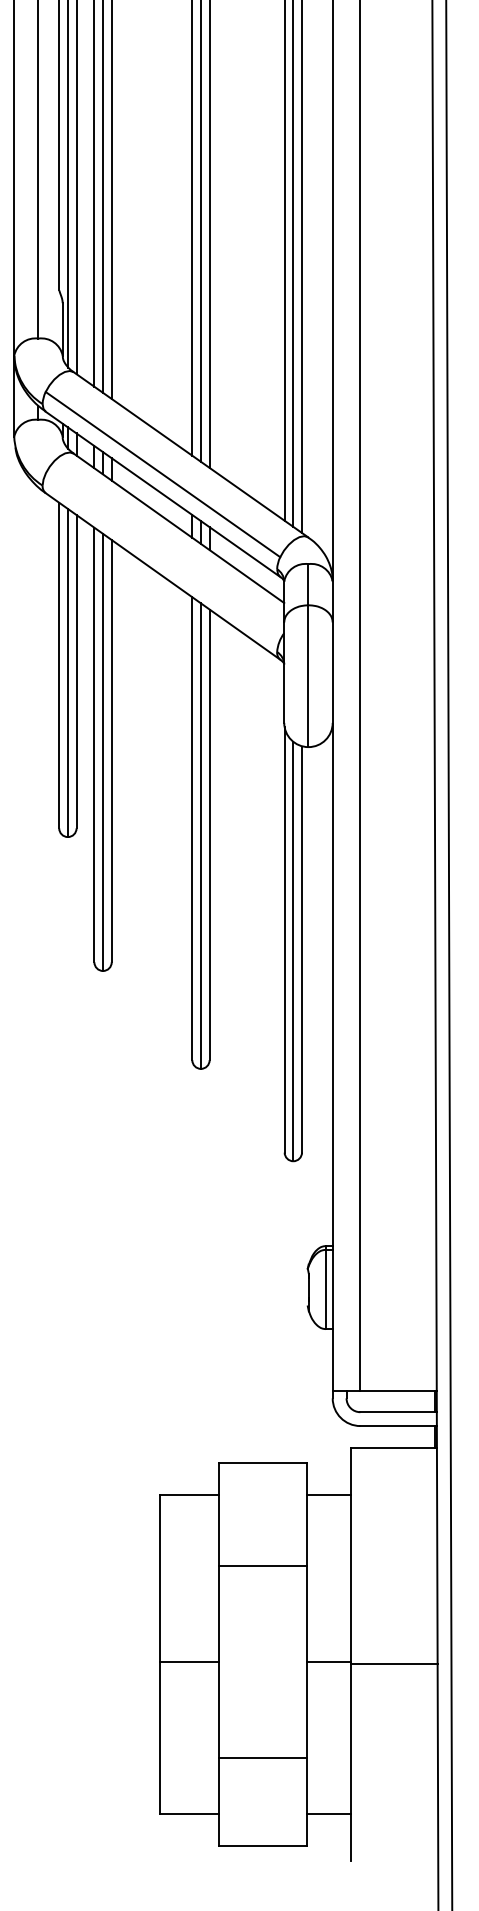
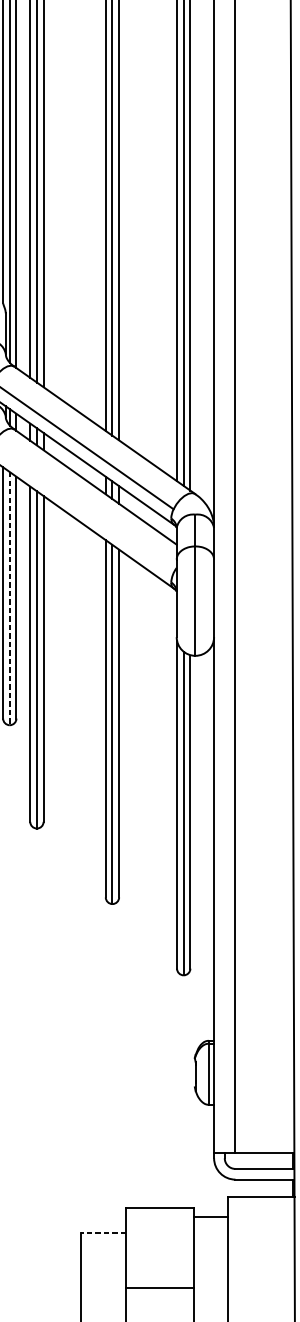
line: (67, 673) -> (9, 599), solid -> dashed
line: (188, 1495) -> (102, 1233), solid -> dashed
line: (329, 1495) -> (211, 1217), moved

